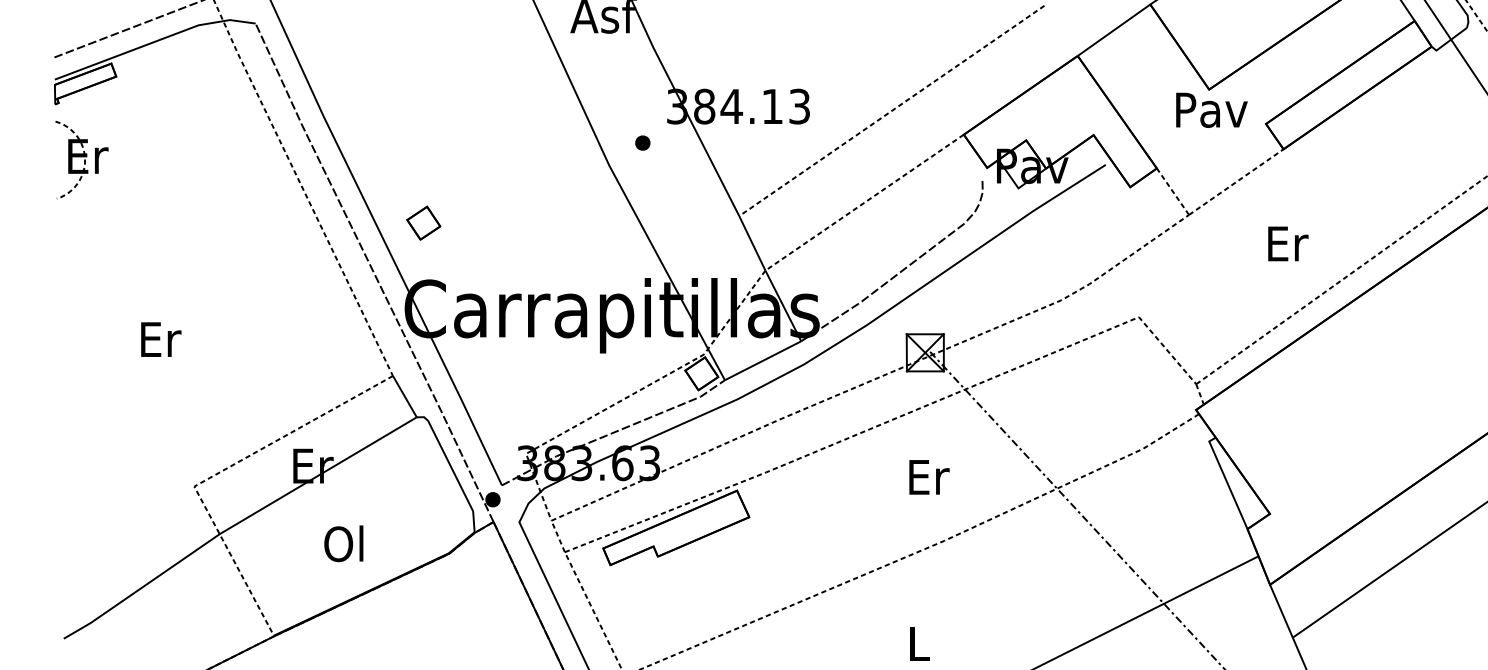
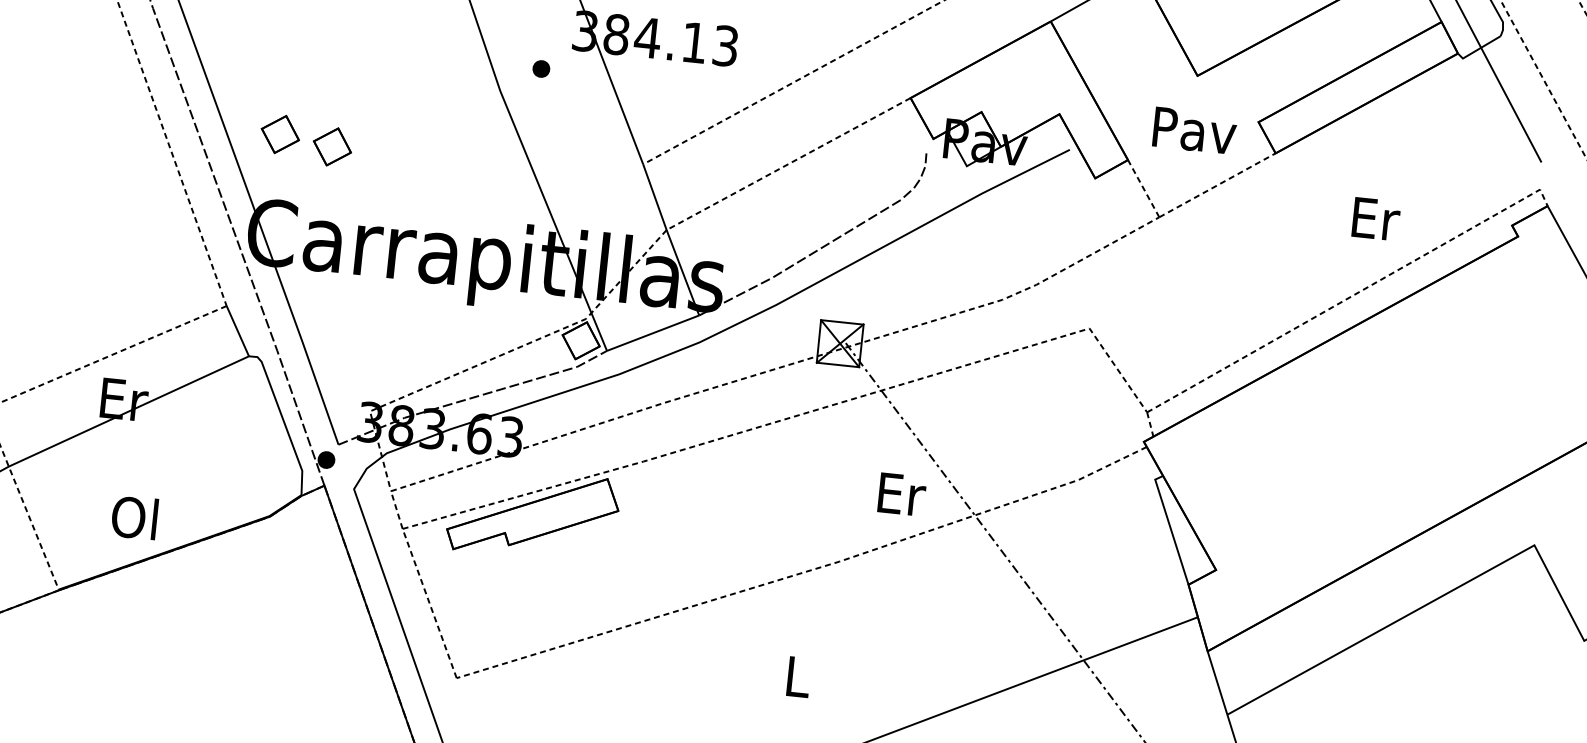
text: (1211, 109) -> (1194, 129), moved
part: (469, 228) -> (332, 146), added
text: (1288, 243) -> (1376, 218), moved
text: (929, 477) -> (902, 494), moved
text: (343, 543) -> (134, 517), moved

